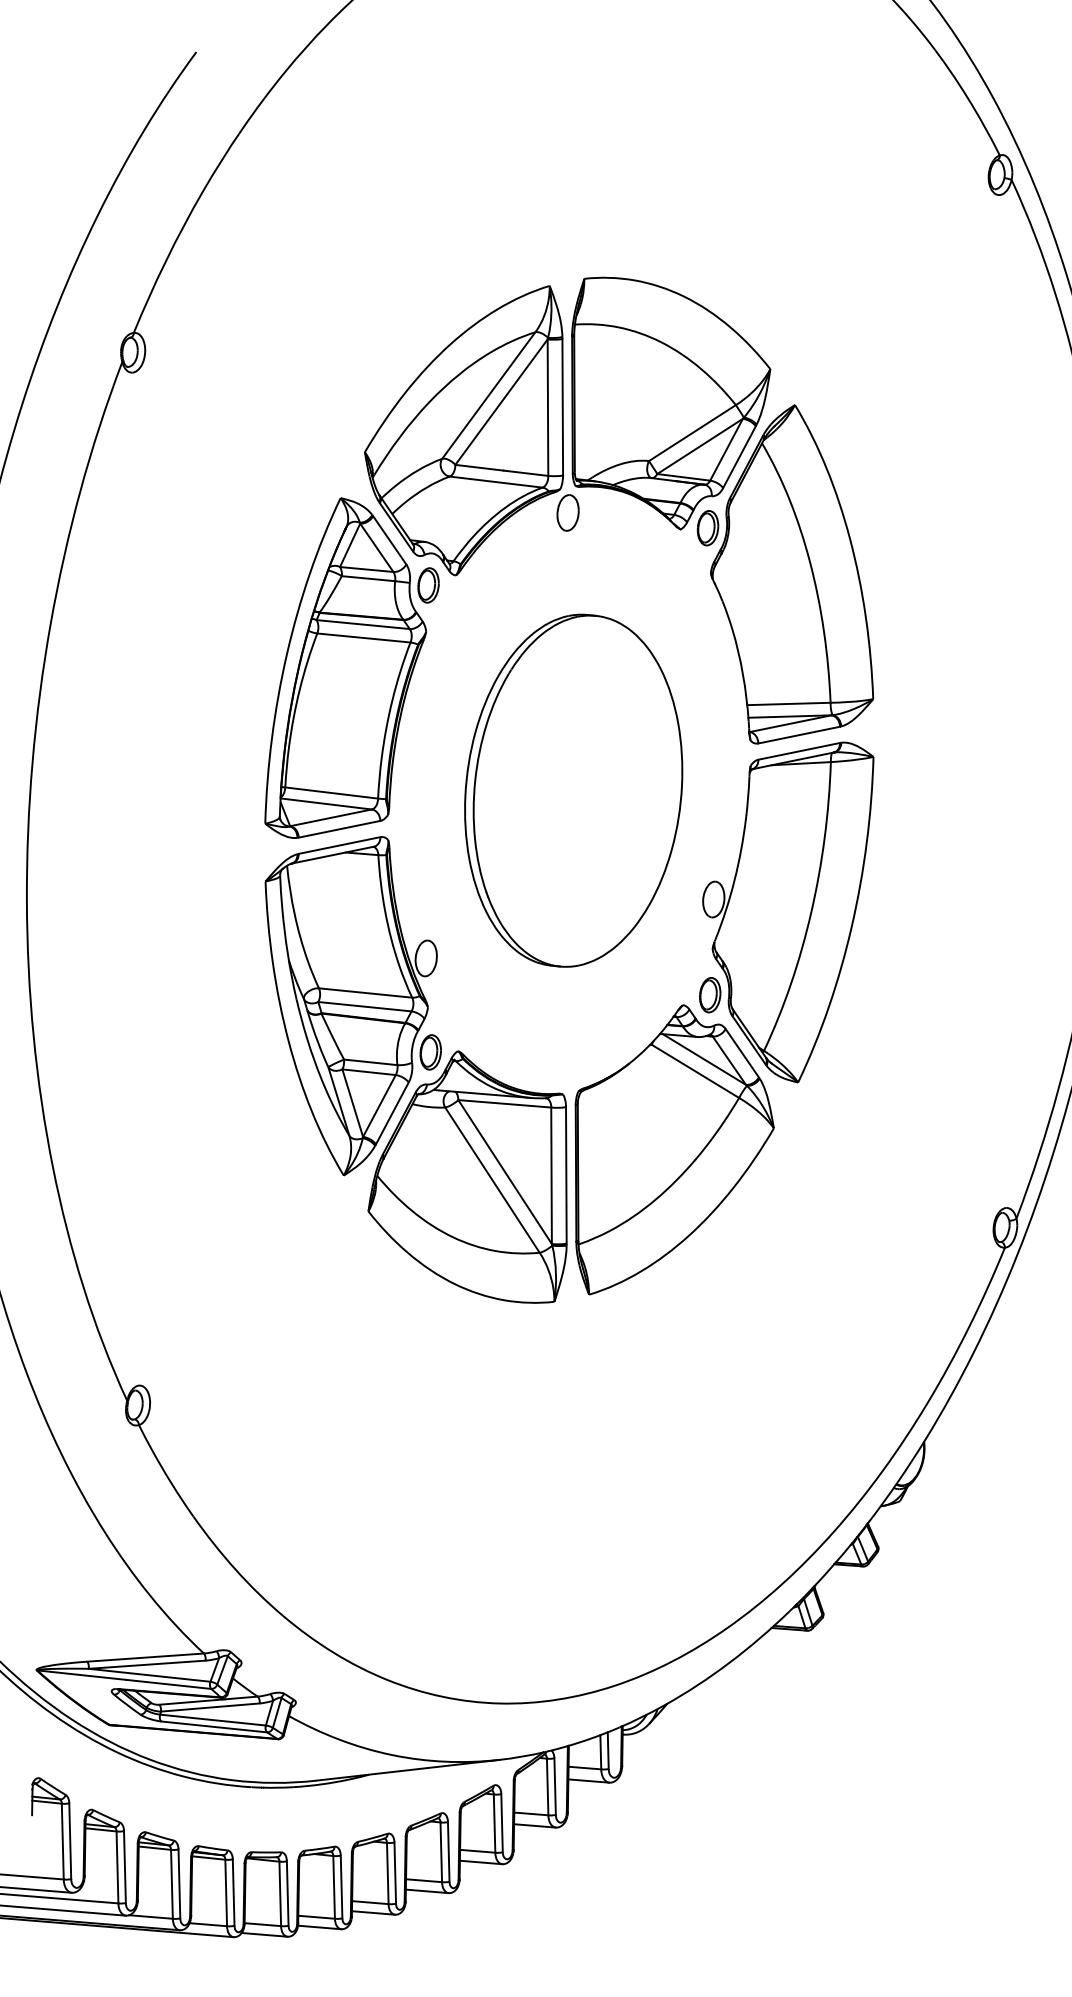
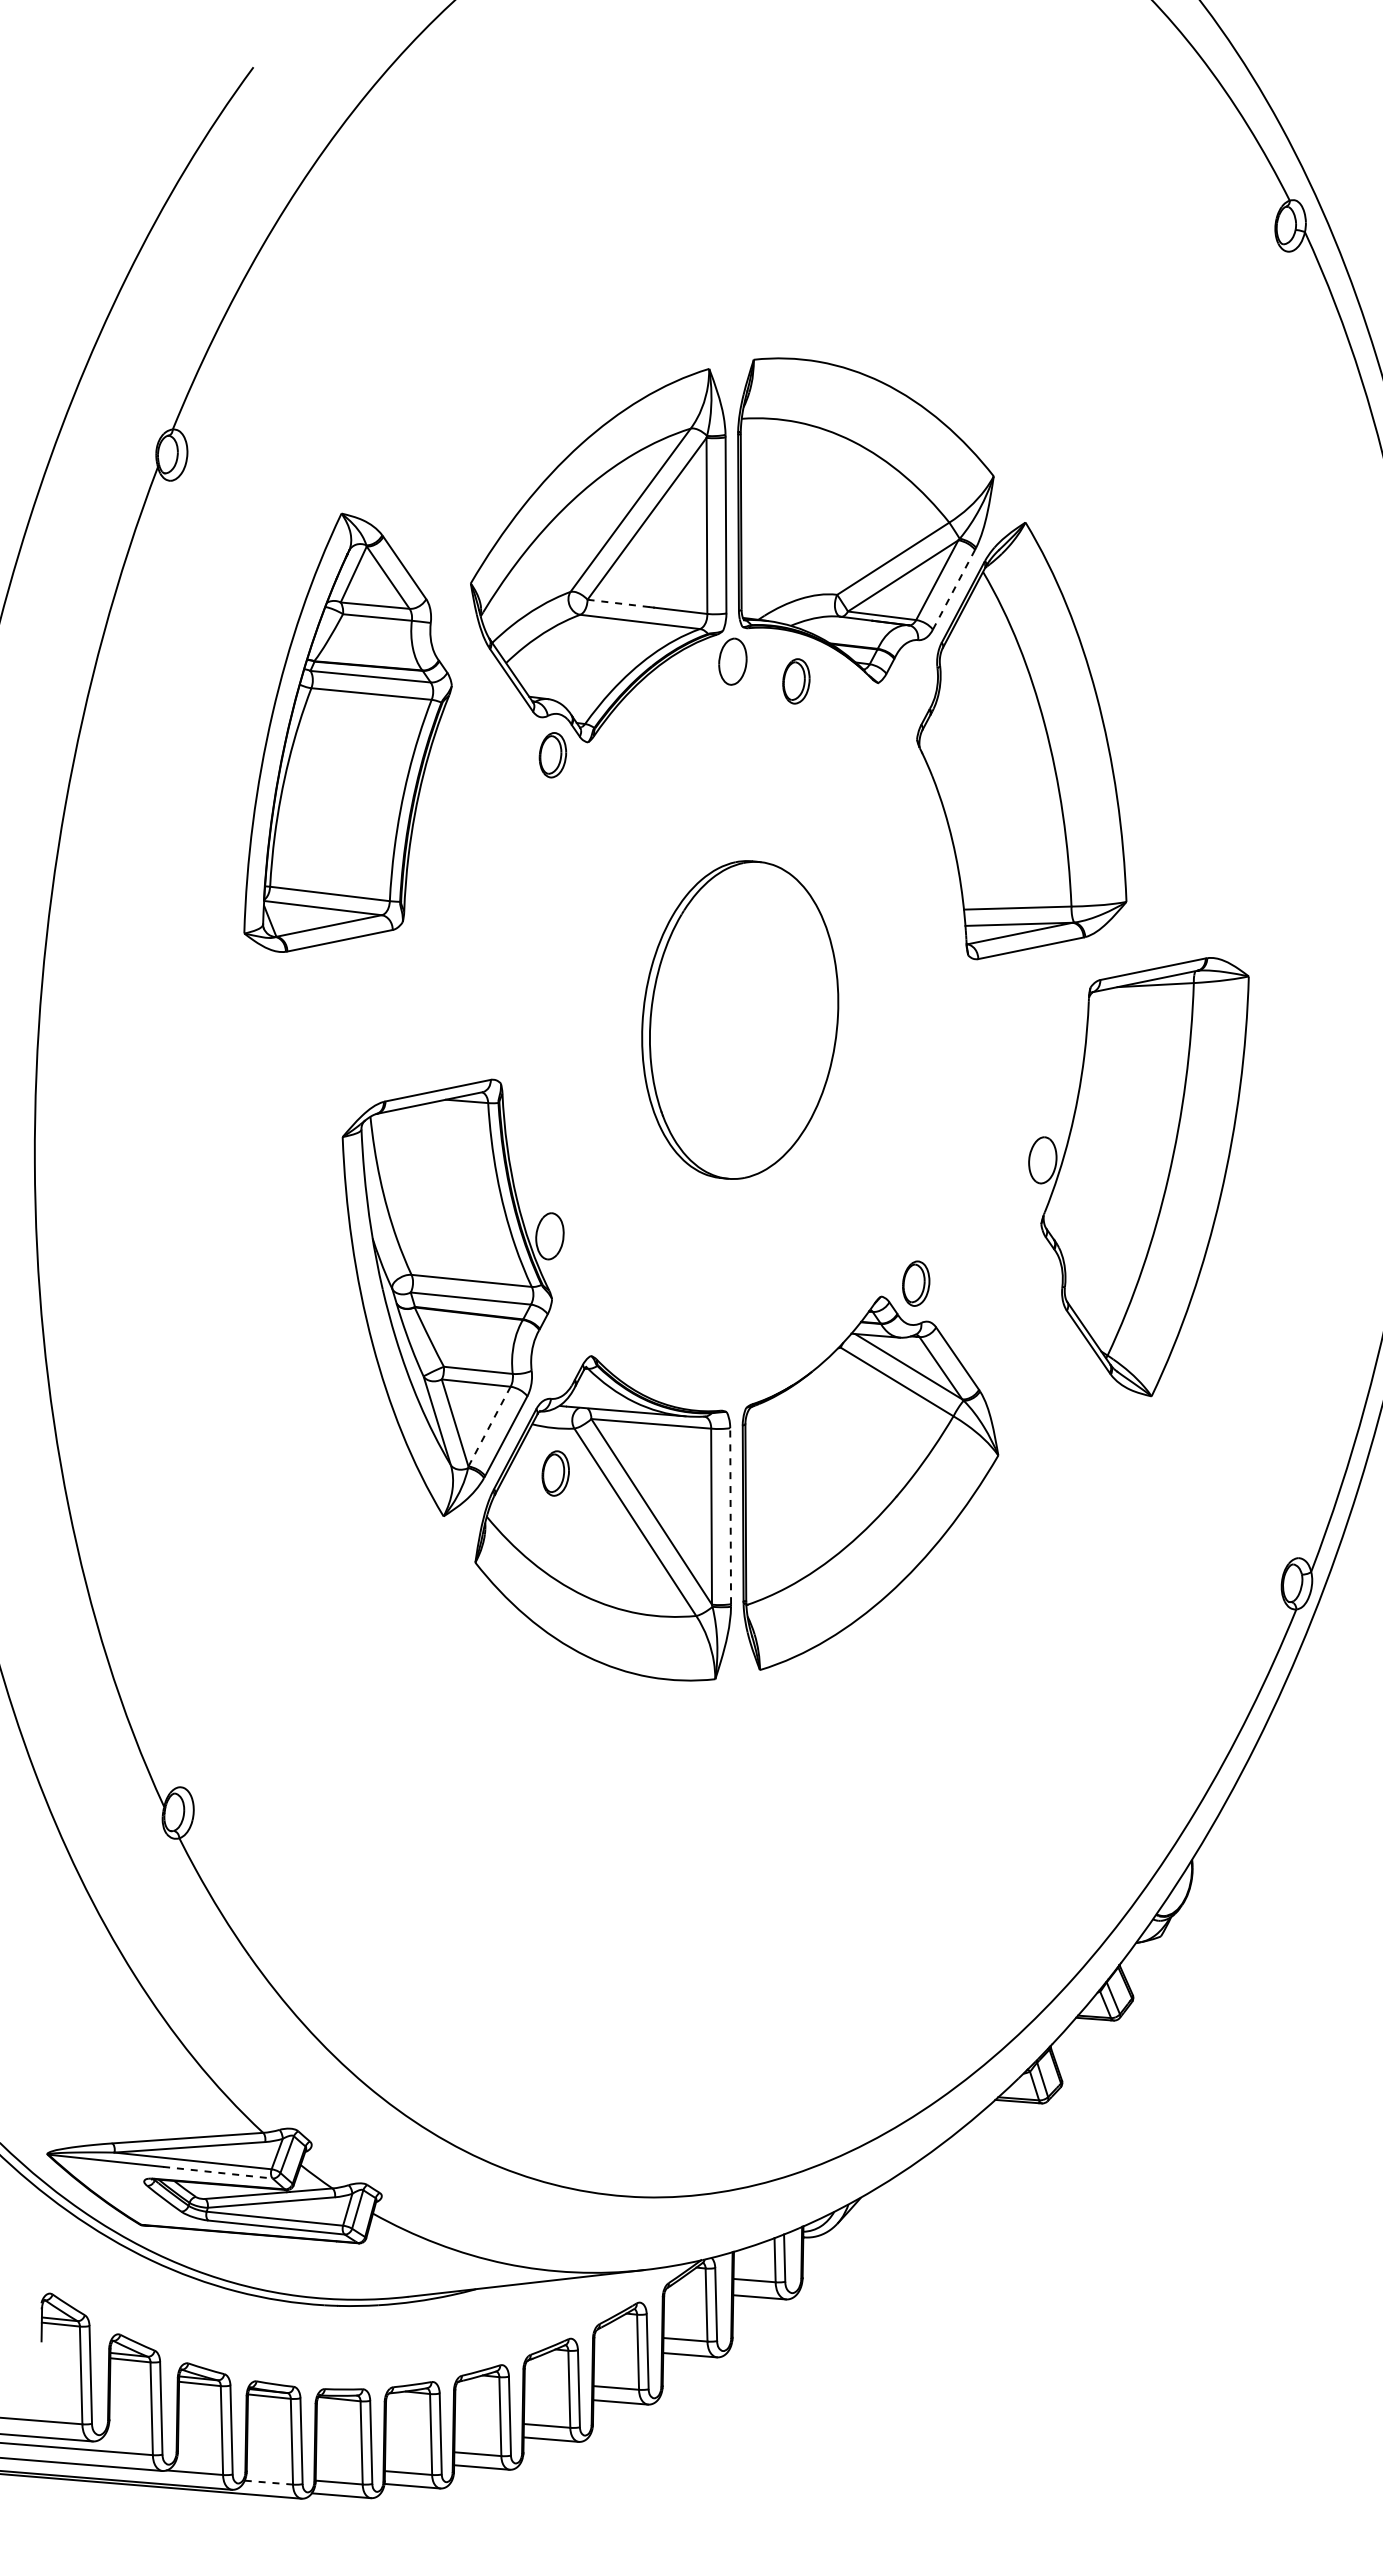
line: (739, 456) -> (954, 589), solid -> dashed
line: (480, 467) -> (619, 603), solid -> dashed
part: (708, 528) -> (796, 681), moved
part: (345, 667) -> (347, 732), moved
part: (573, 790) -> (740, 1019), size x0.7
part: (787, 912) -> (1138, 1177), moved
part: (430, 1052) -> (555, 1473), moved
line: (379, 1105) -> (489, 1426), solid -> dashed
line: (566, 1174) -> (730, 1515), solid -> dashed
line: (169, 1684) -> (218, 2172), solid -> dashed
line: (208, 1924) -> (269, 2482), solid -> dashed

